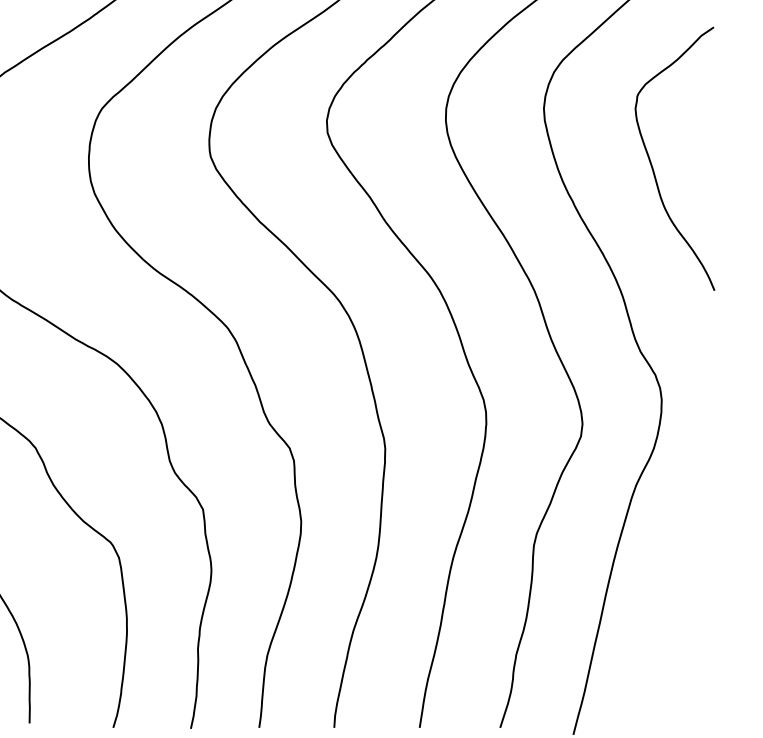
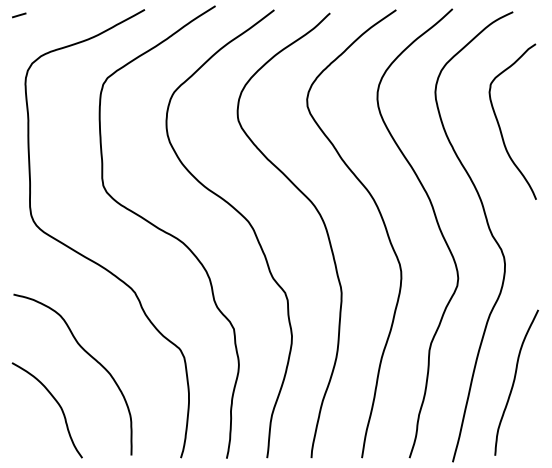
curve: (677, 599) -> (514, 382), added

